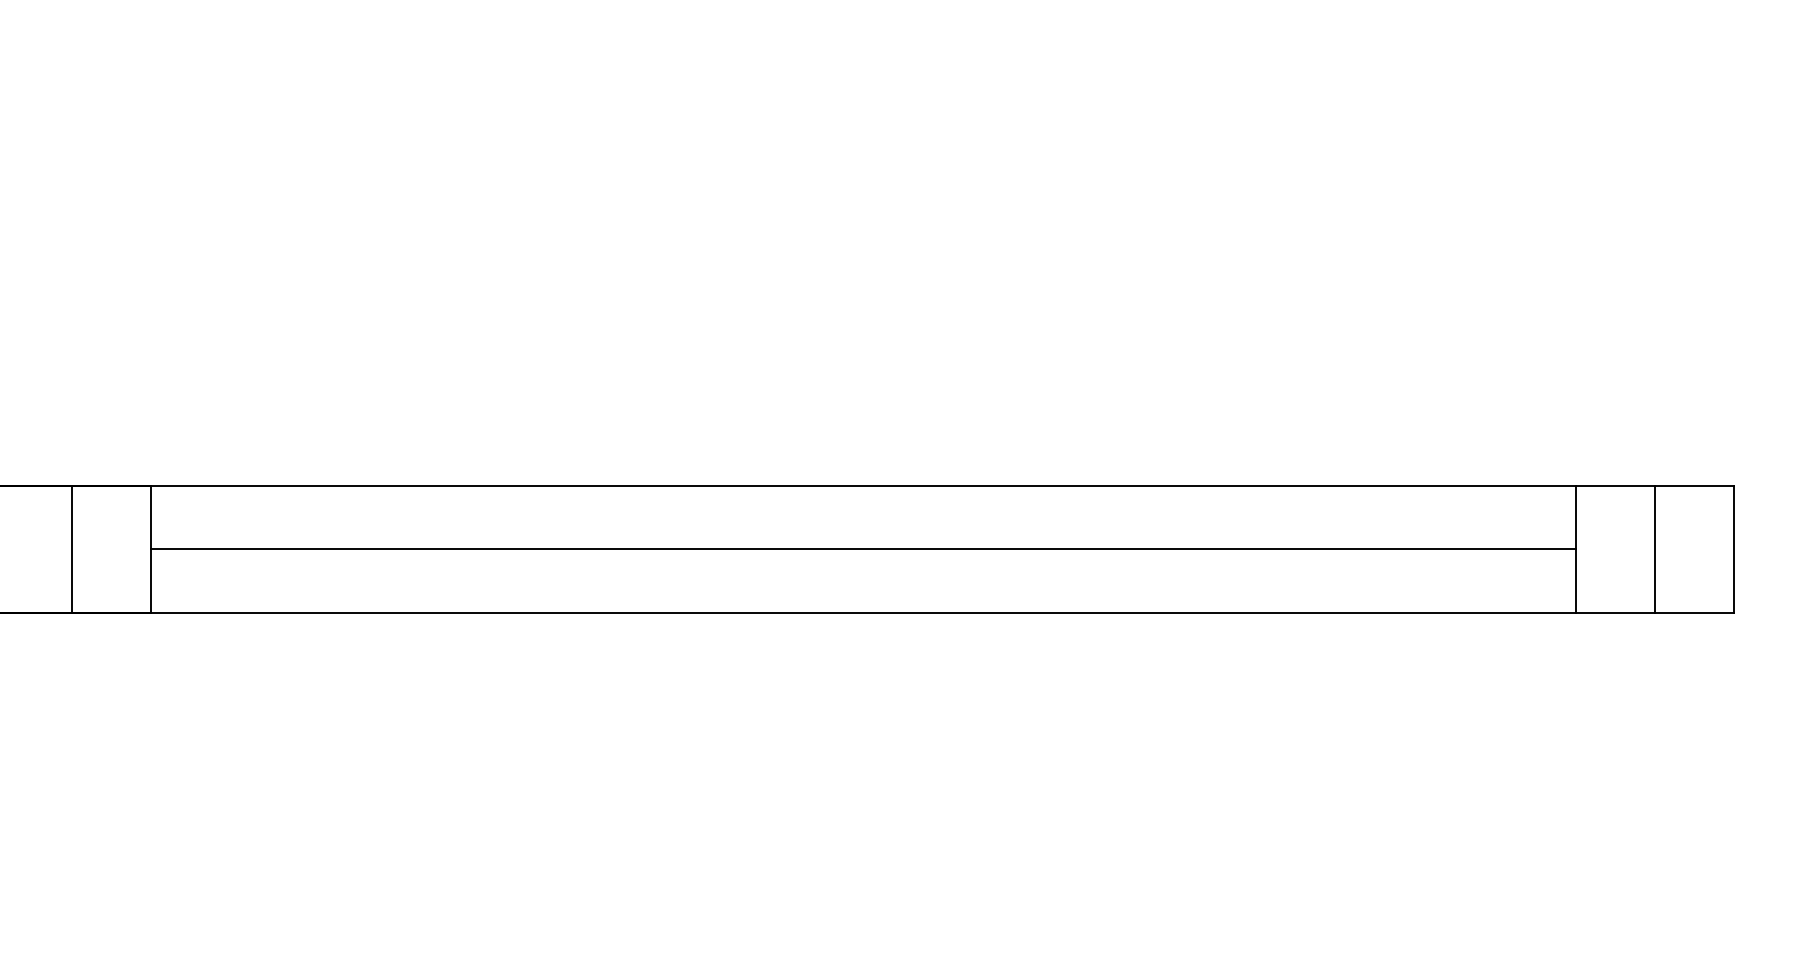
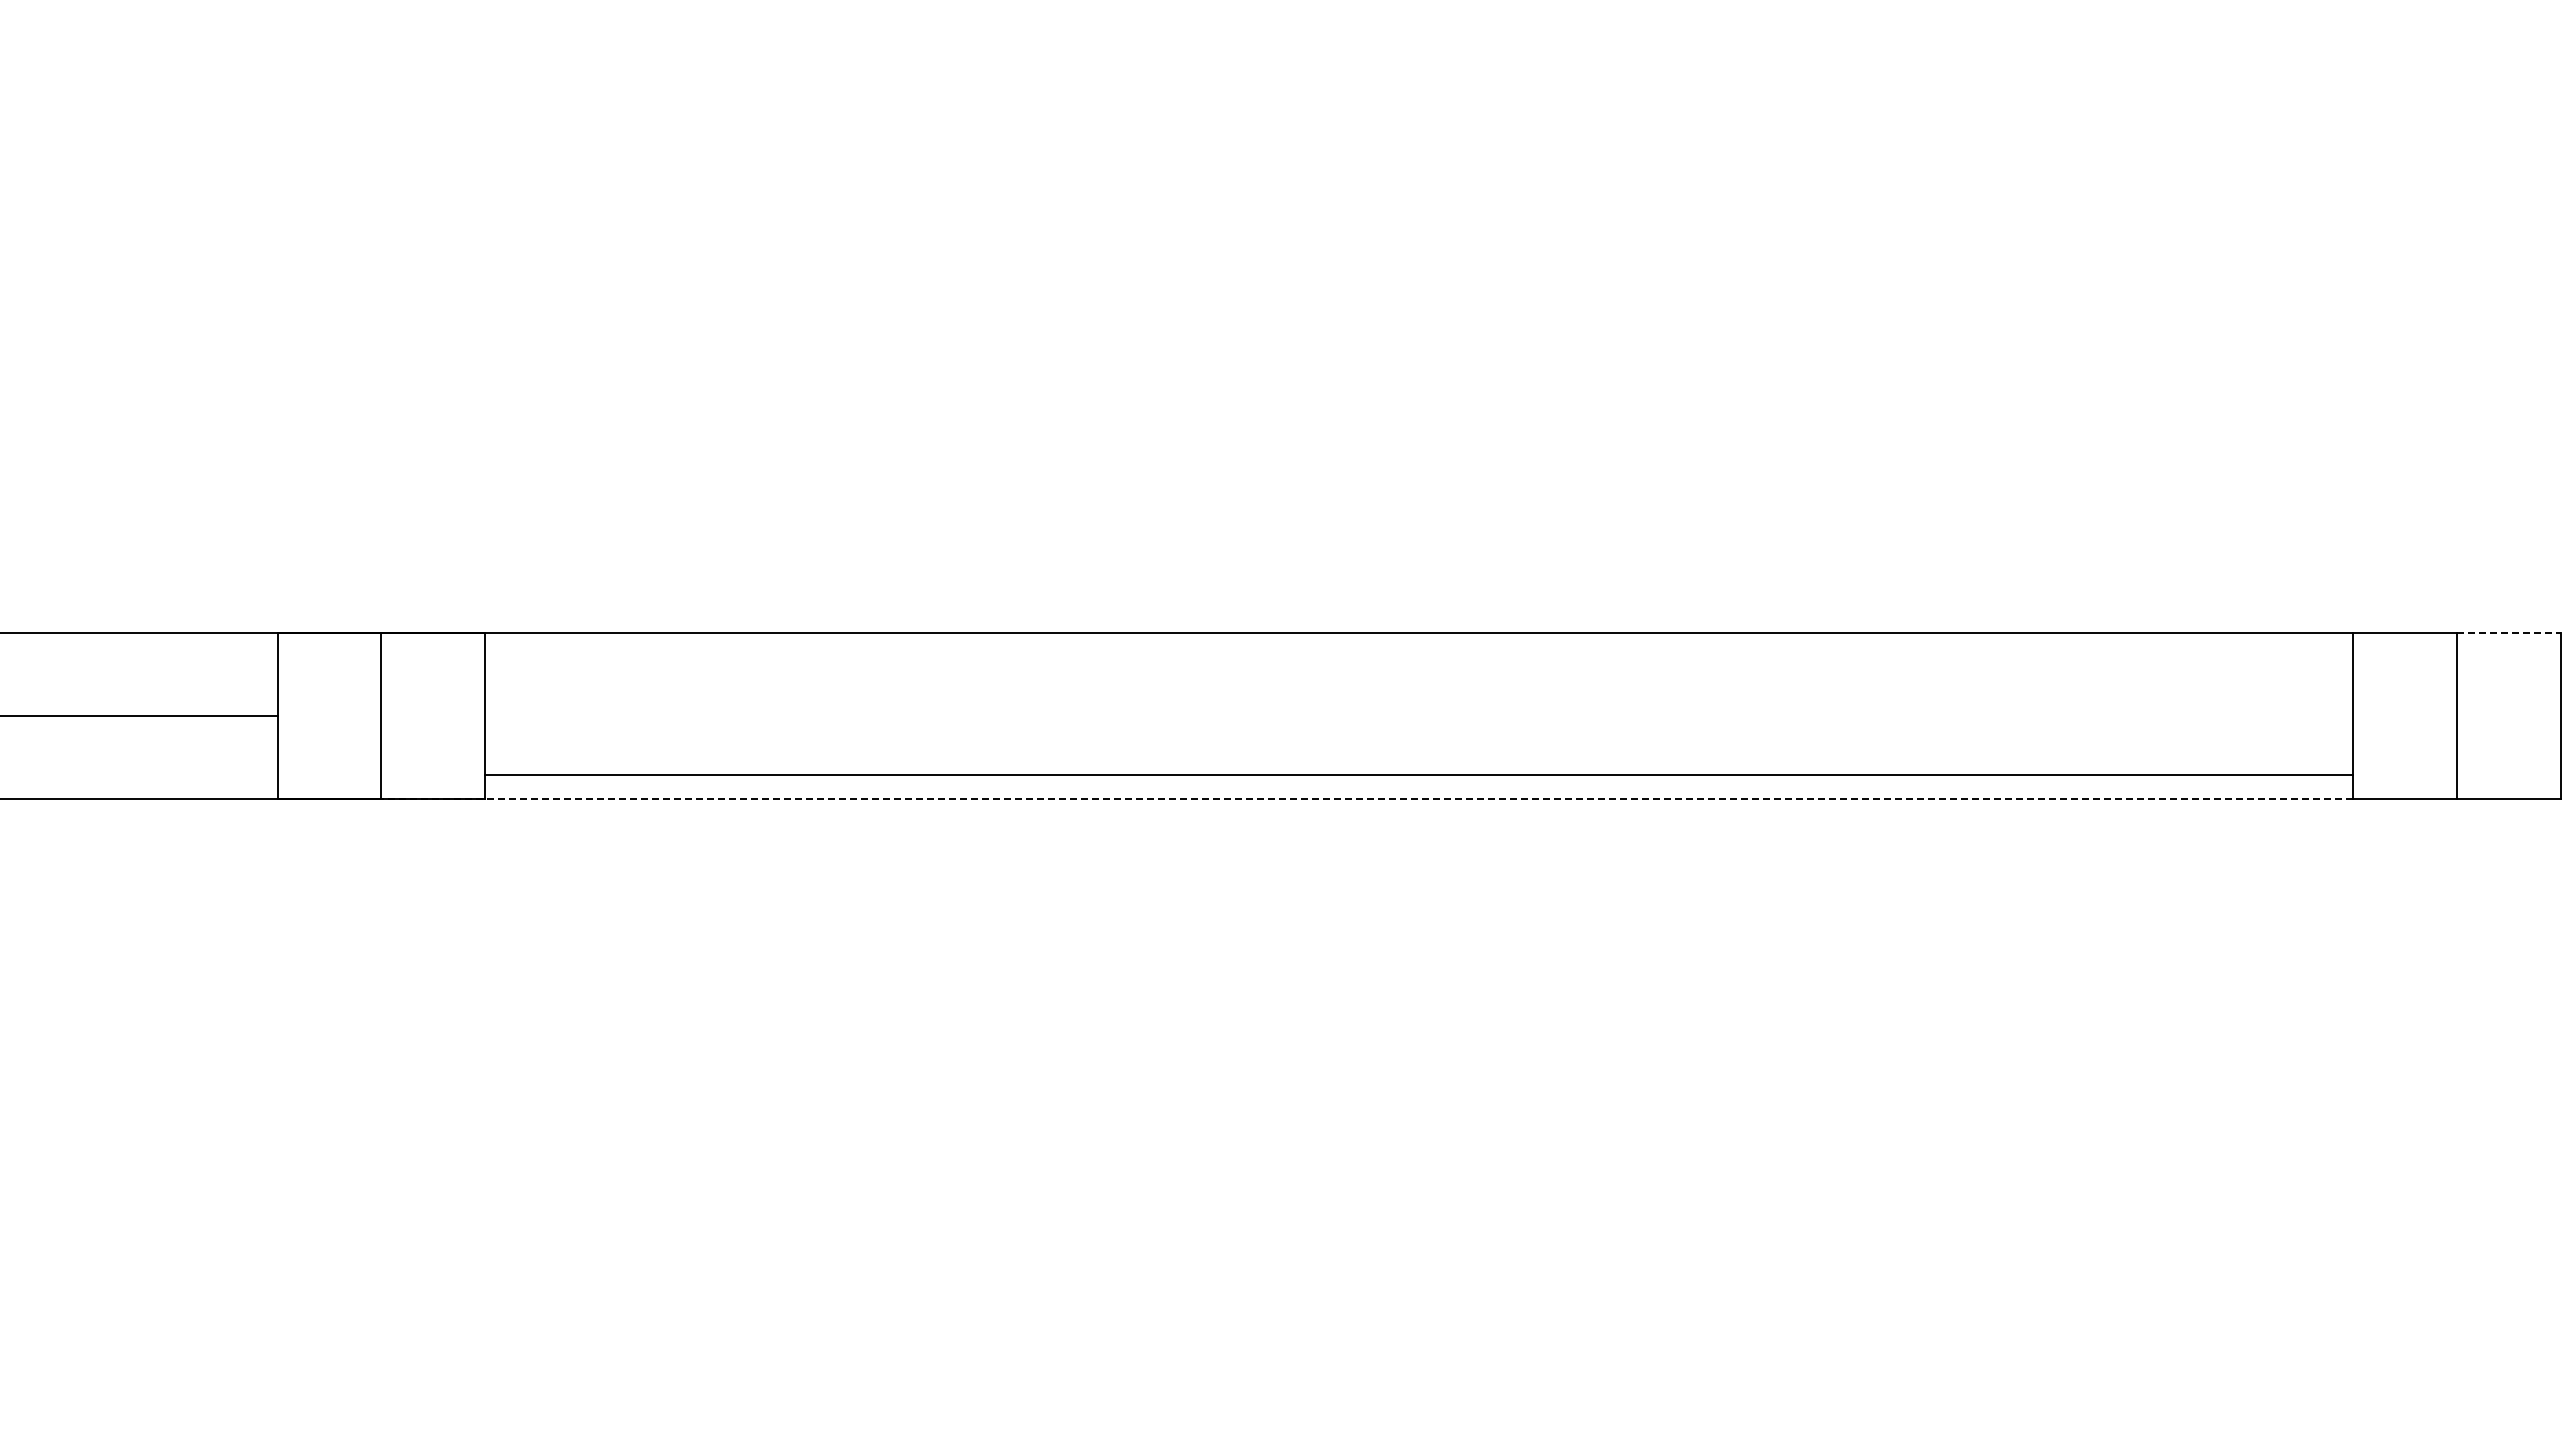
line: (1693, 486) -> (2508, 633), solid -> dashed
line: (863, 549) -> (1419, 775), moved
line: (824, 612) -> (1367, 799), solid -> dashed

